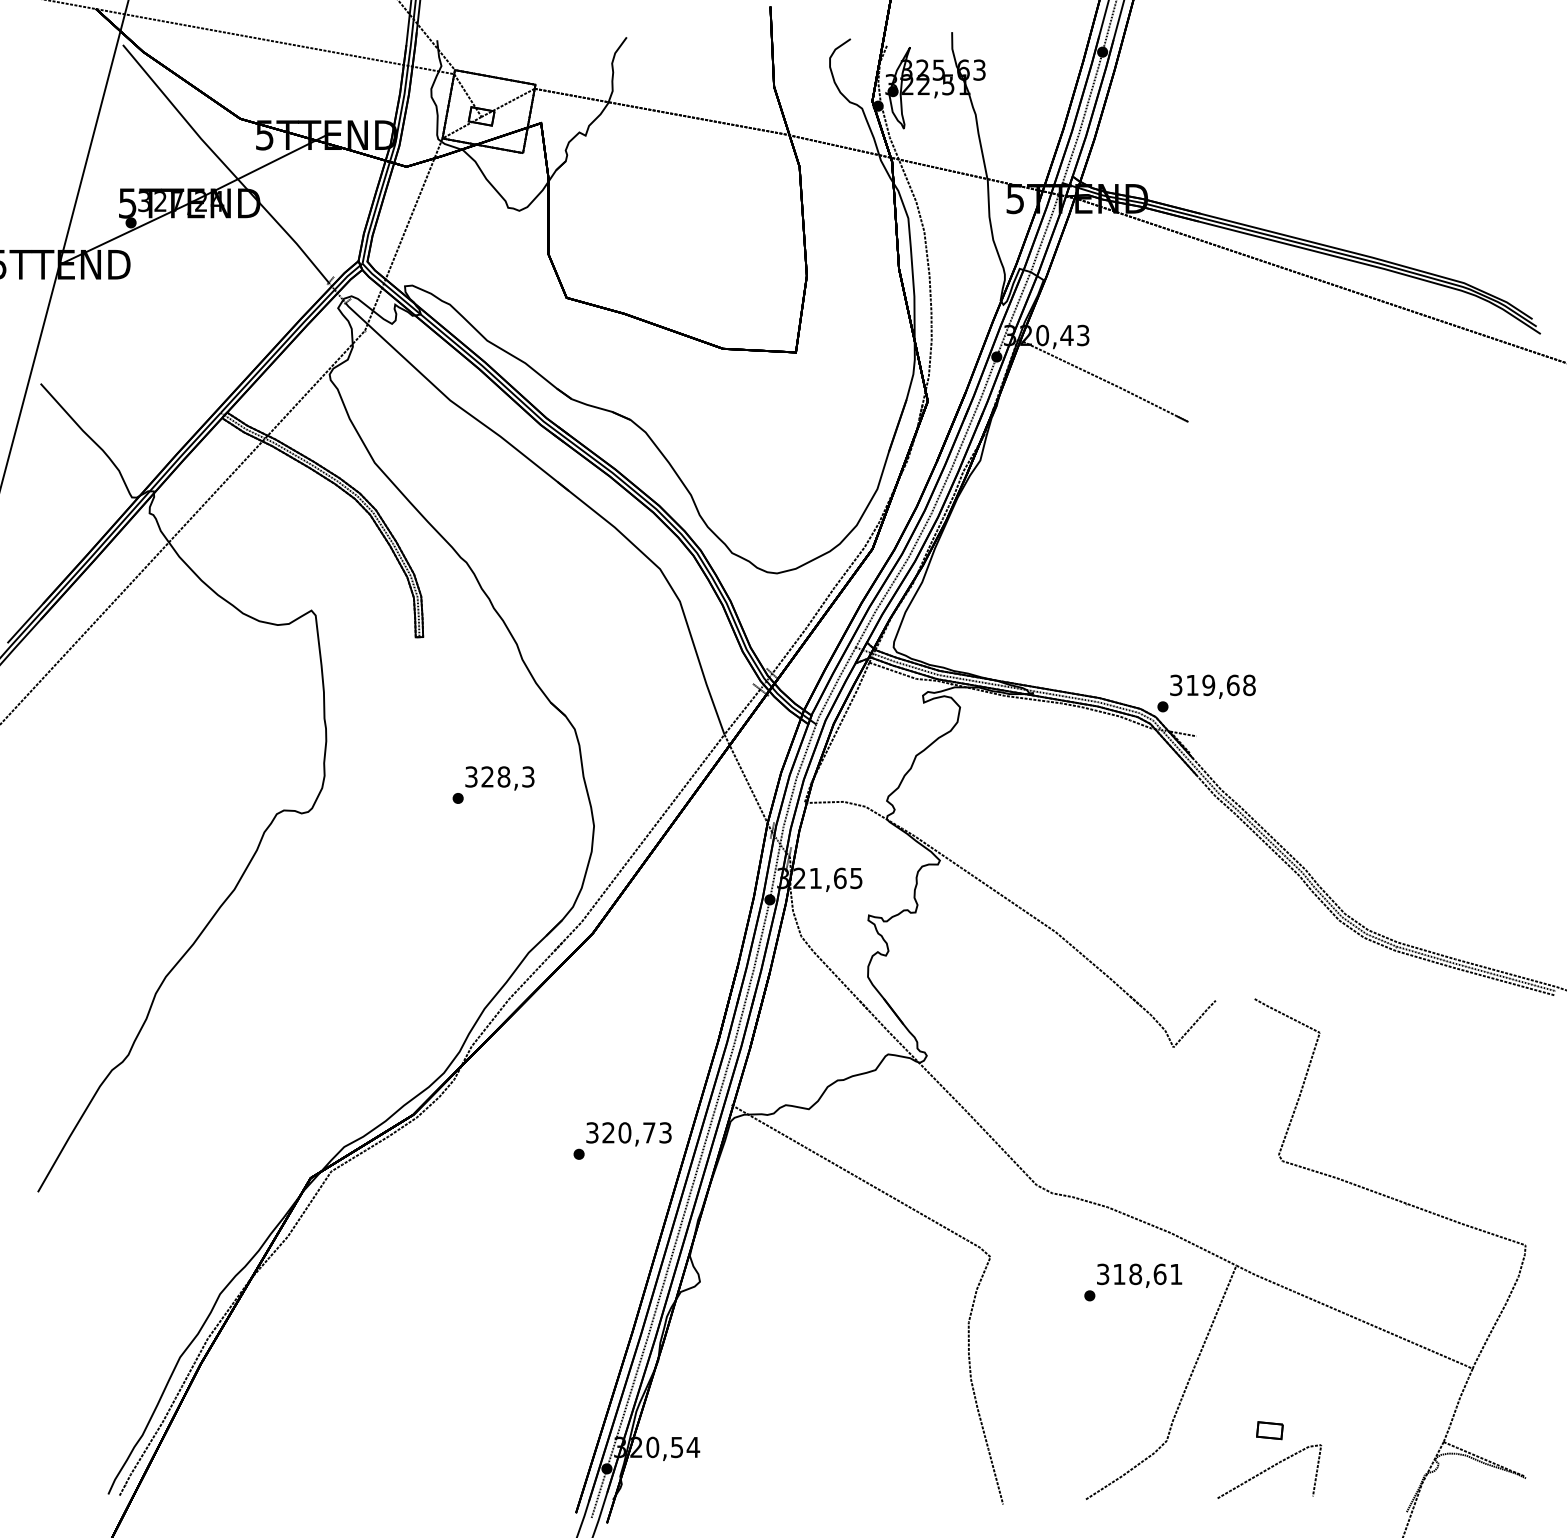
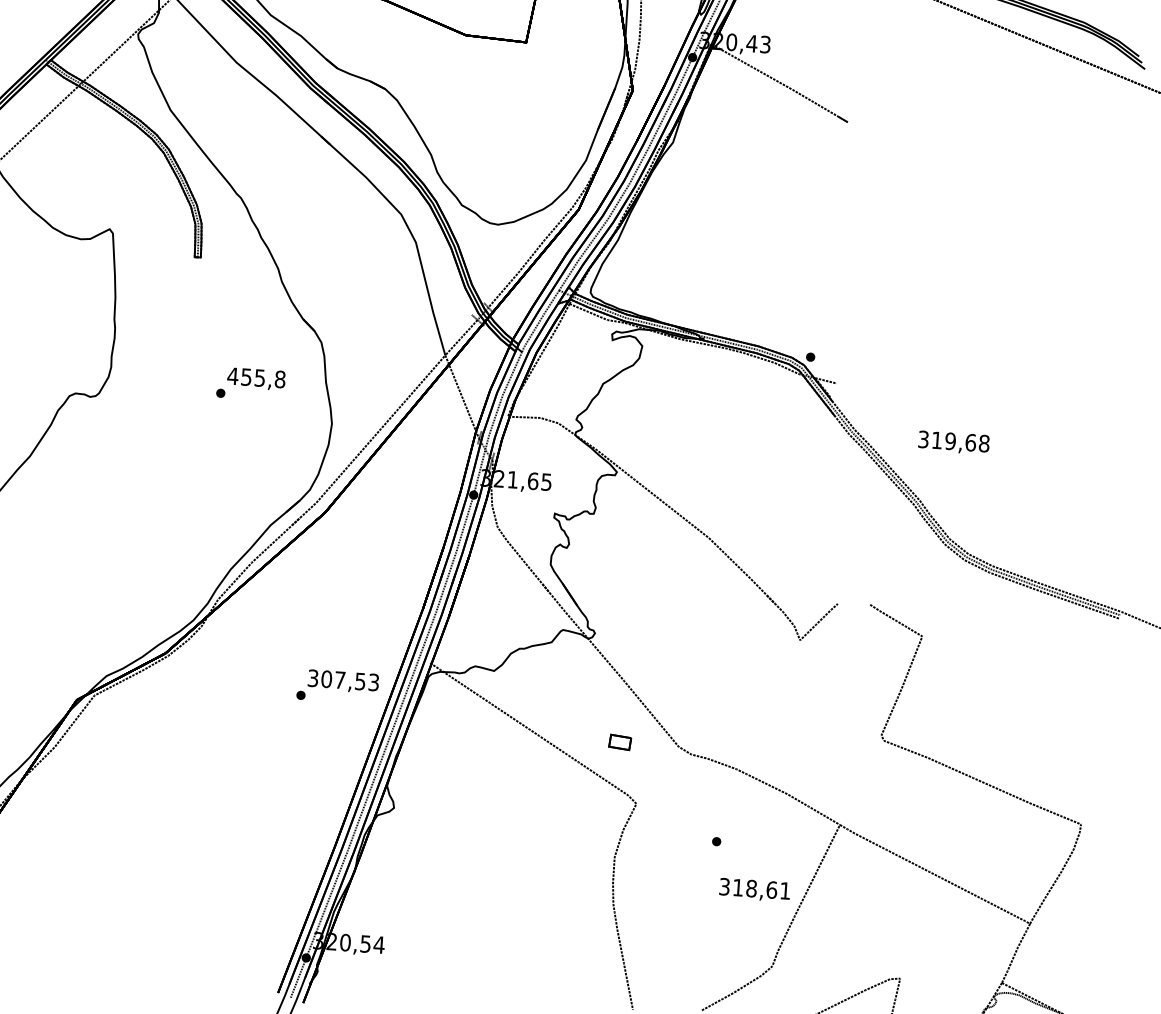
text: (1212, 686) -> (953, 442), moved
text: (499, 776) -> (256, 377), 328,3 -> 455,8
text: (628, 1132) -> (343, 680), 320,73 -> 307,53
text: (1139, 1275) -> (754, 889), moved
part: (1269, 1430) -> (619, 742), moved

